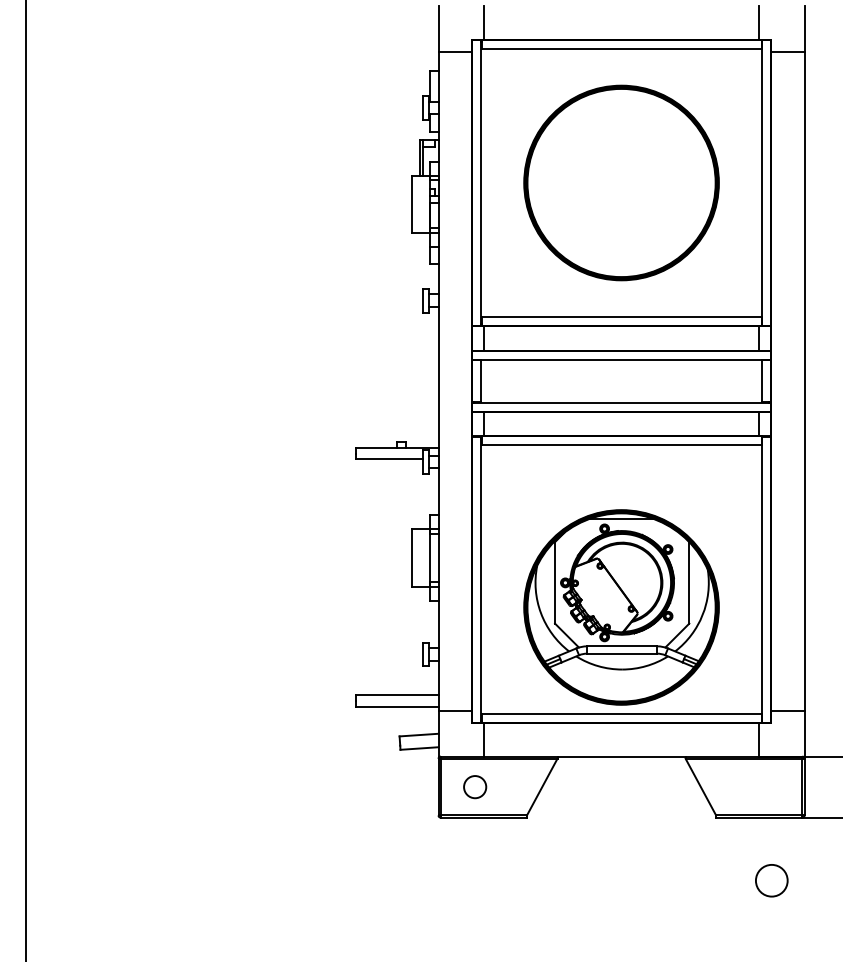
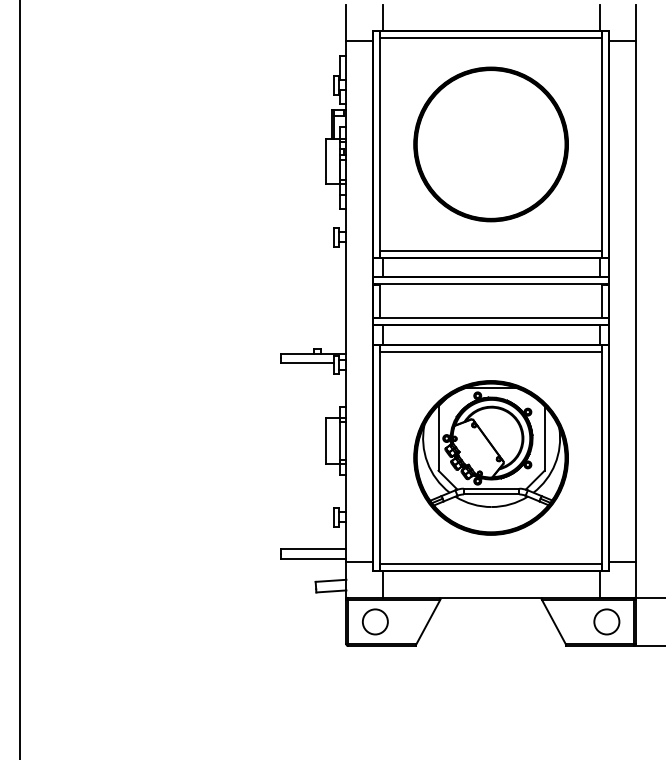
part: (620, 606) -> (490, 457), moved
circle: (475, 786) -> (375, 621), size x1.43
circle: (771, 880) -> (606, 621), moved

